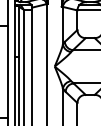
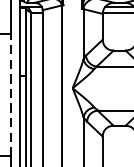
line: (7, 71) -> (10, 94), solid -> dashed

